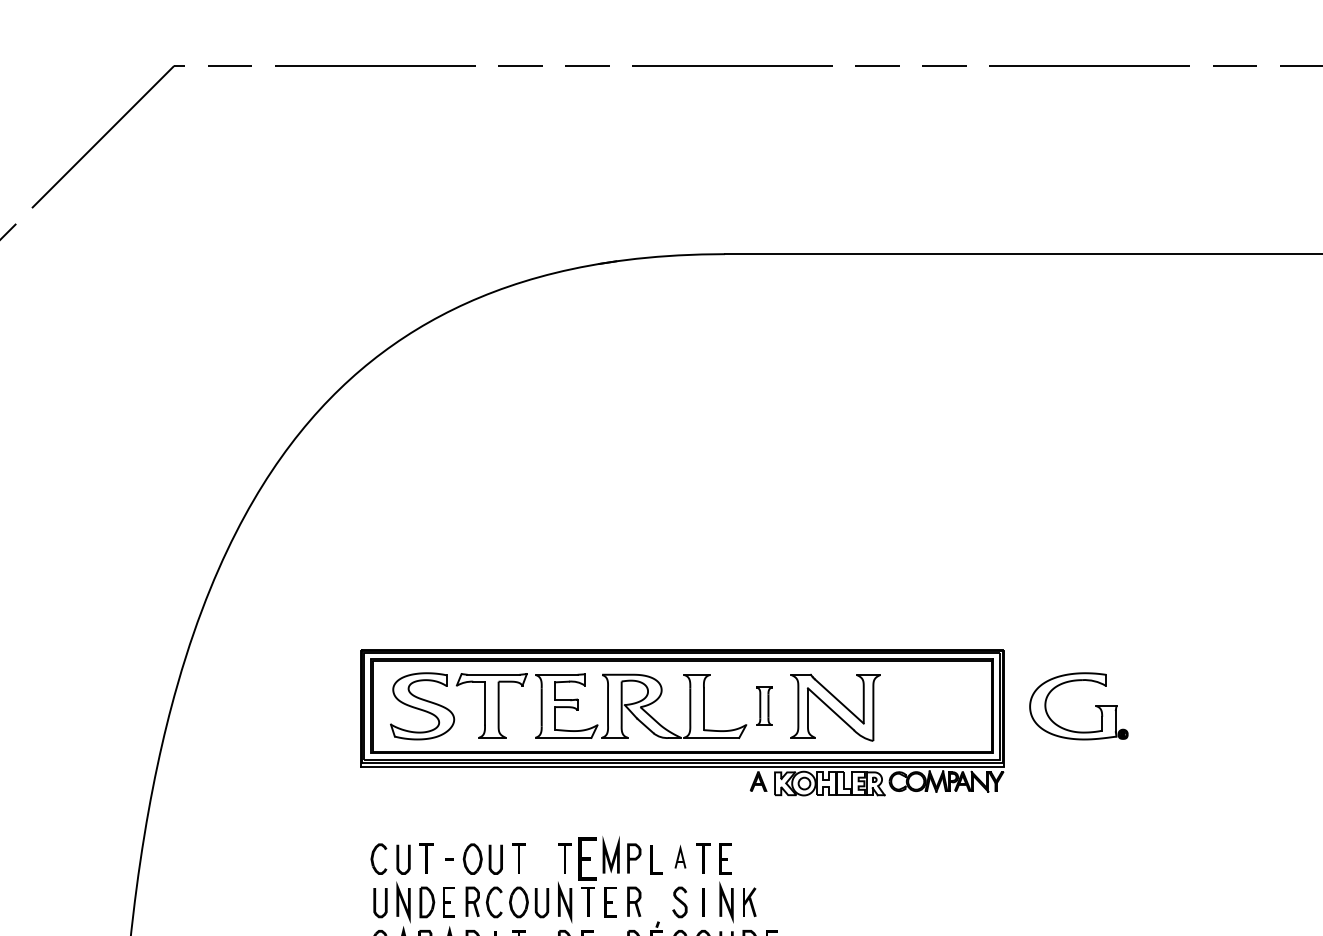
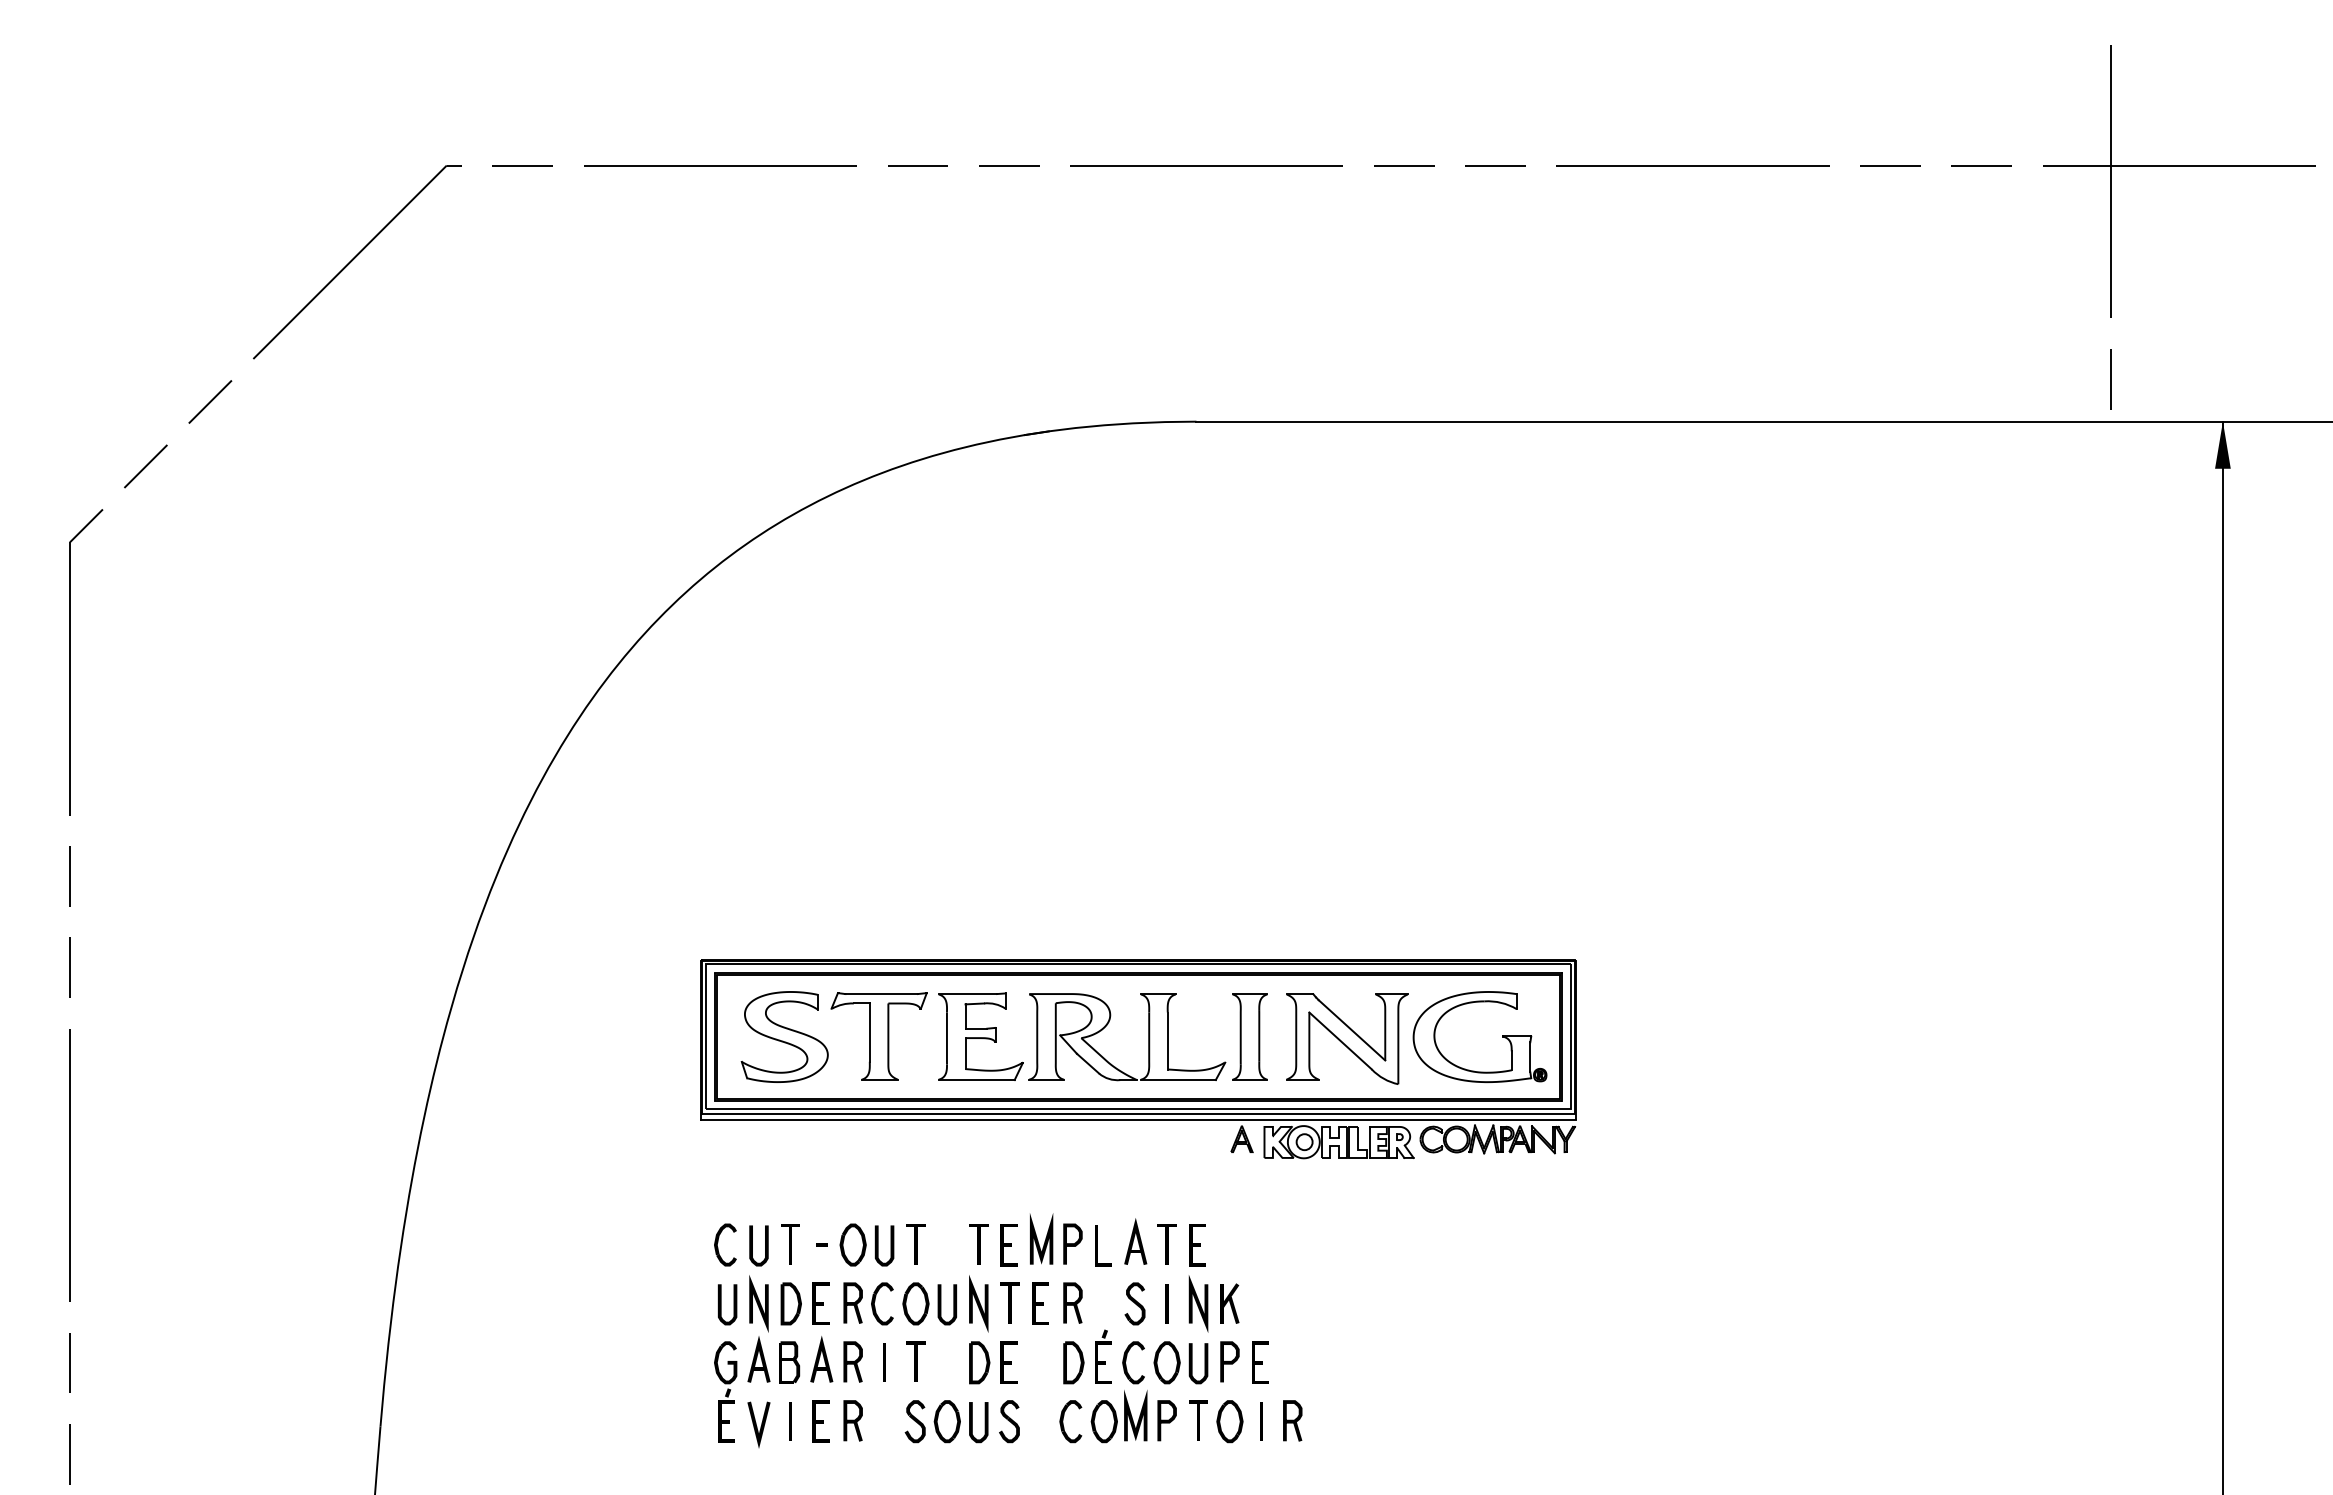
part: (764, 705) -> (1249, 1036), size x1.67
part: (1095, 705) -> (1502, 1036), moved
part: (680, 856) -> (1135, 1241), size x1.43
part: (586, 859) -> (1008, 1245), size x0.71

